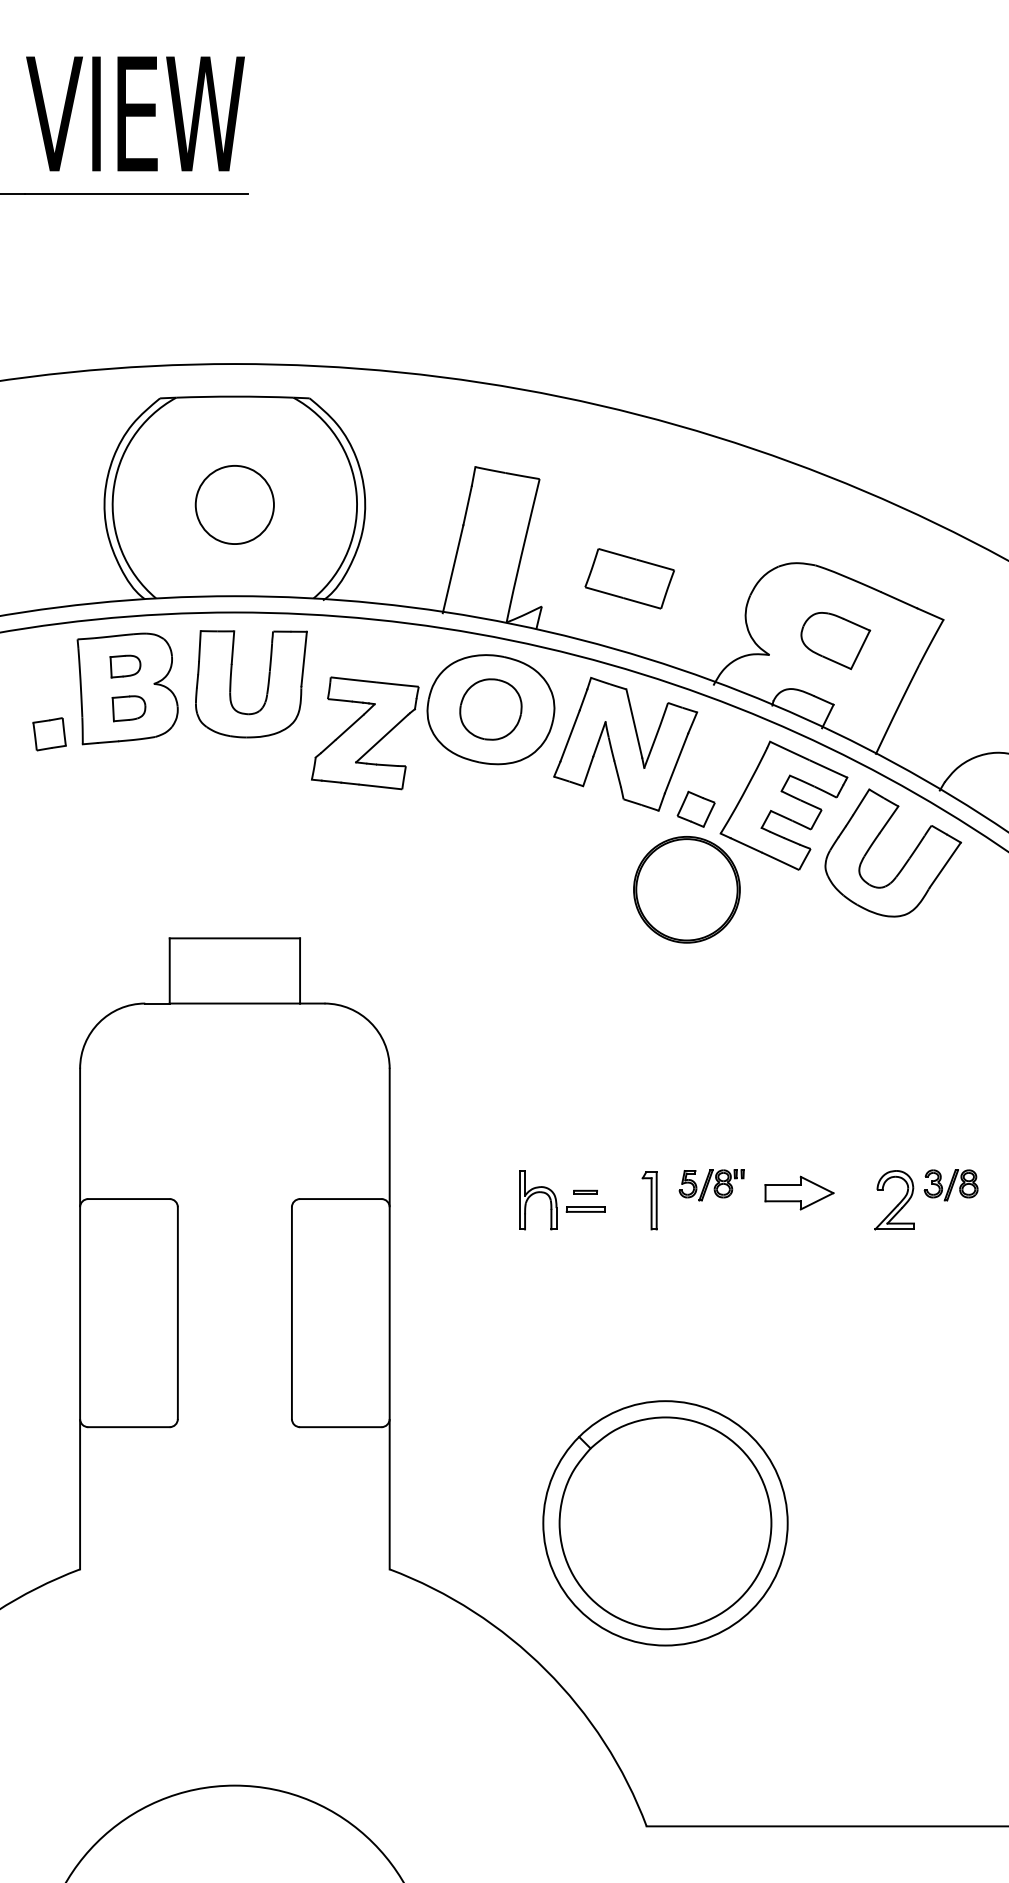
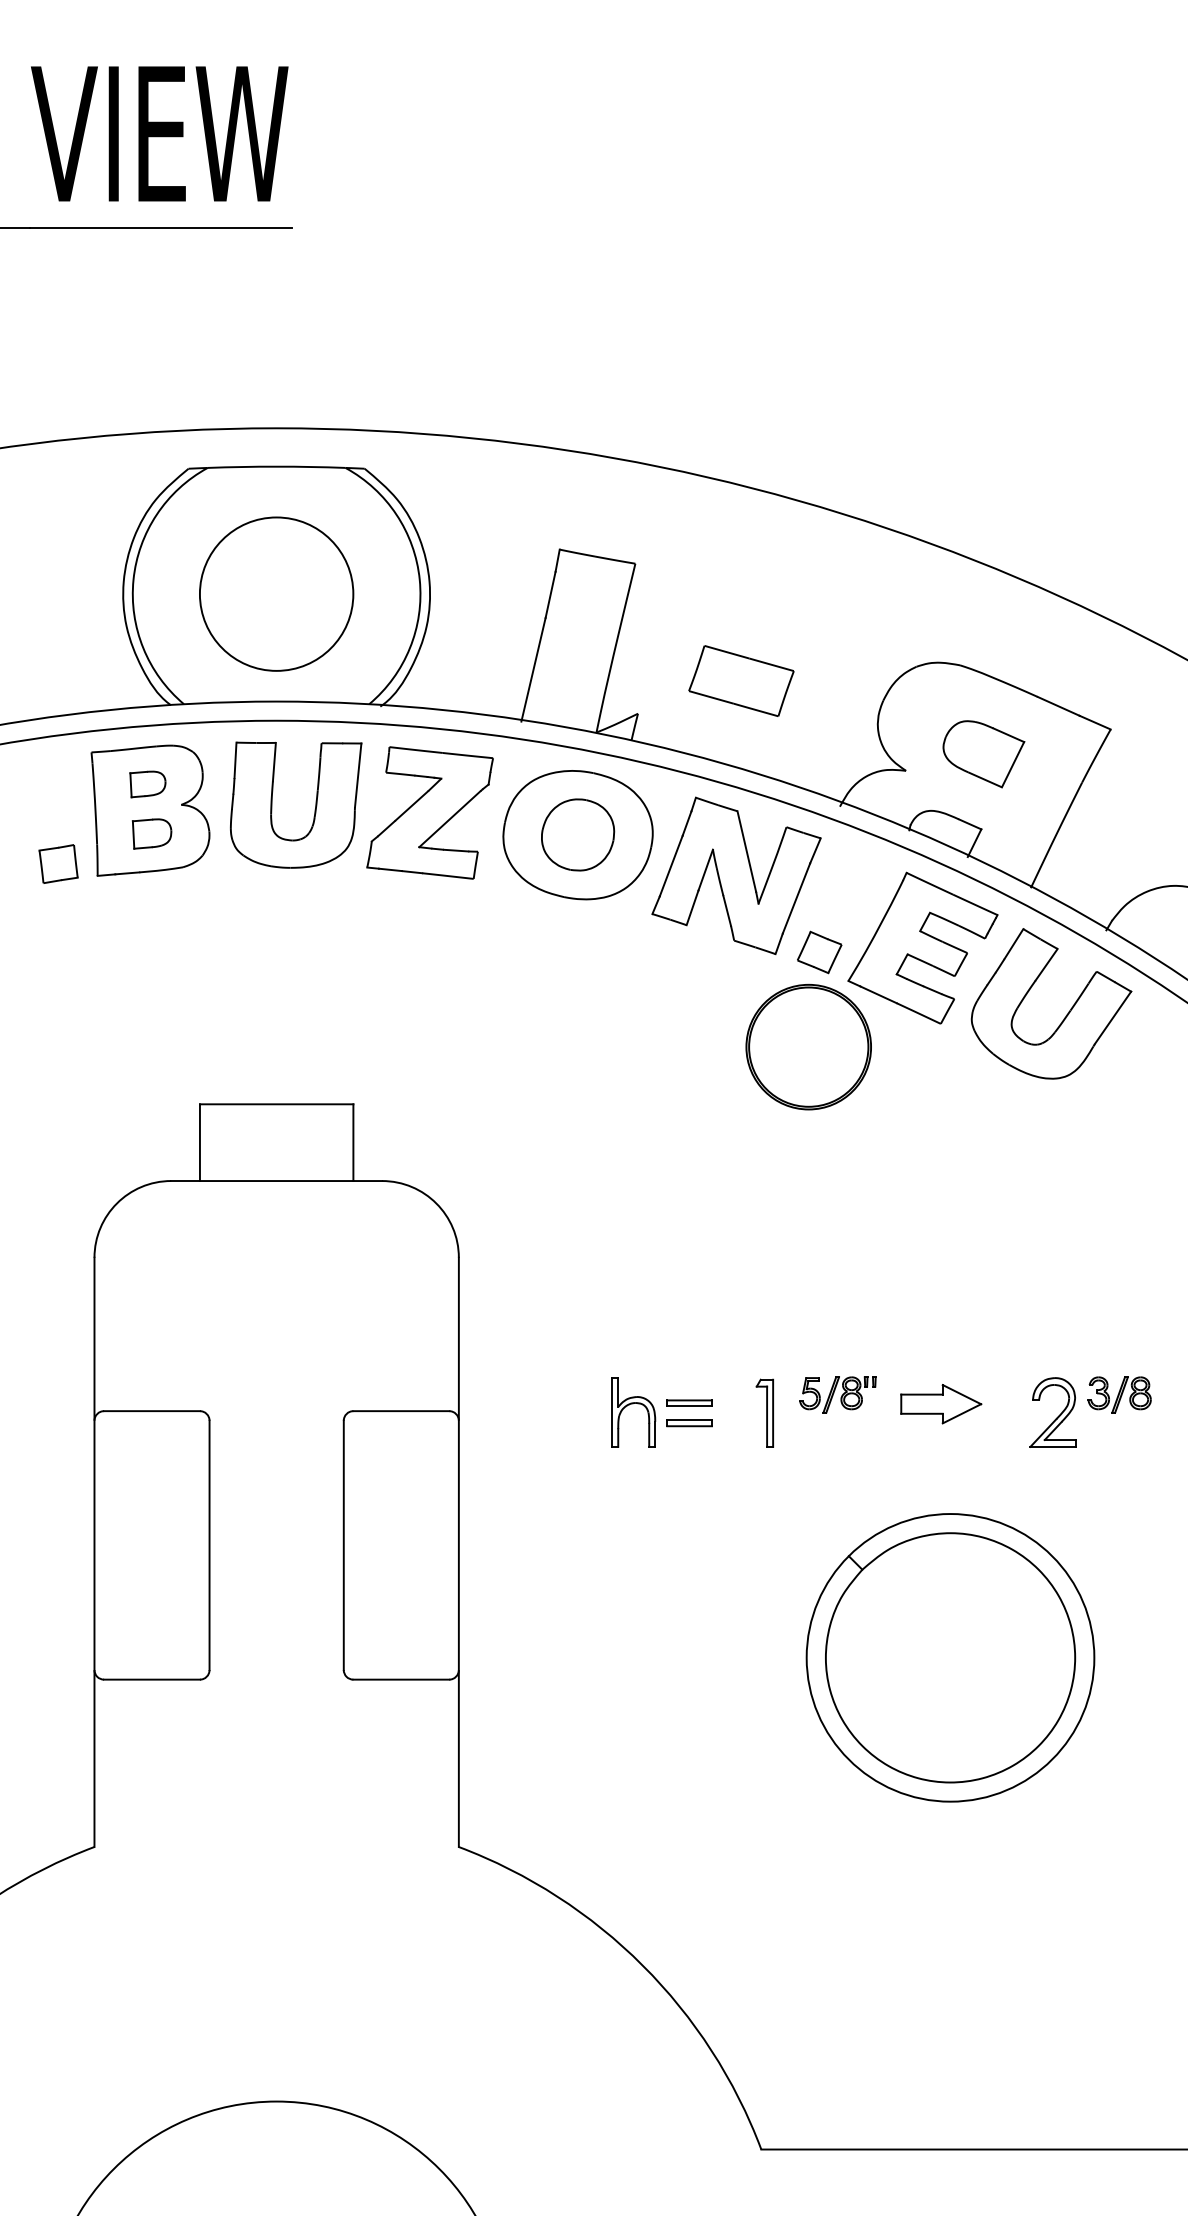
circle: (234, 504) -> (276, 593), size x1.67
part: (364, 732) -> (429, 812), moved
part: (585, 1191) -> (689, 1402), size x1.67
part: (665, 1523) -> (950, 1657), moved

